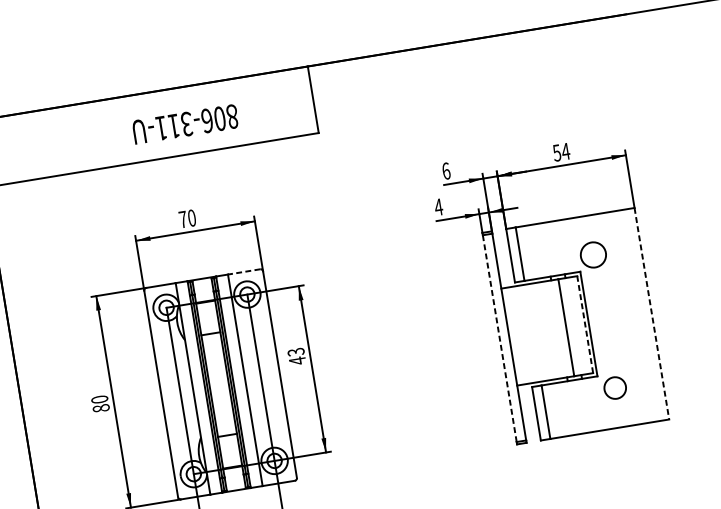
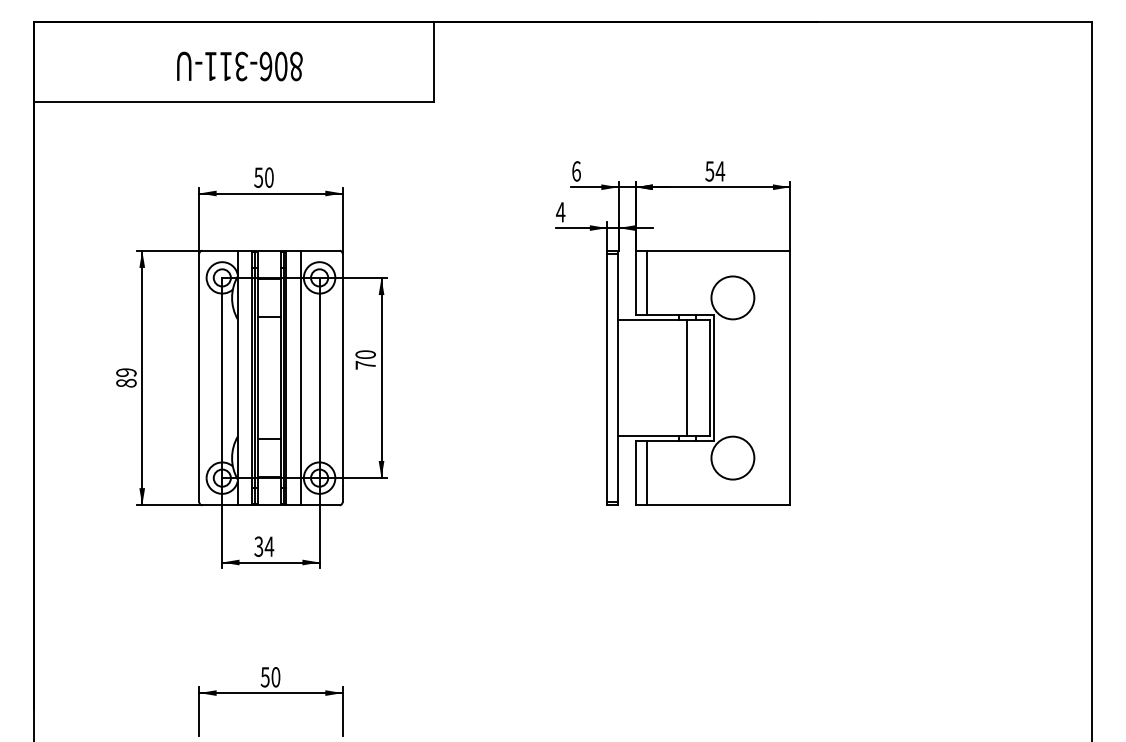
text: (185, 124) -> (239, 66), moved
text: (182, 219) -> (258, 177), 70 -> 50
circle: (593, 254) -> (732, 297), size x1.43
line: (243, 271) -> (319, 250), dashed -> solid
line: (652, 314) -> (790, 378), dashed -> solid
line: (584, 324) -> (709, 377), dashed -> solid
line: (500, 338) -> (607, 378), dashed -> solid
text: (296, 356) -> (365, 360), 43 -> 70
circle: (614, 387) -> (732, 457), size x1.67
text: (99, 399) -> (126, 372), 80 -> 89

